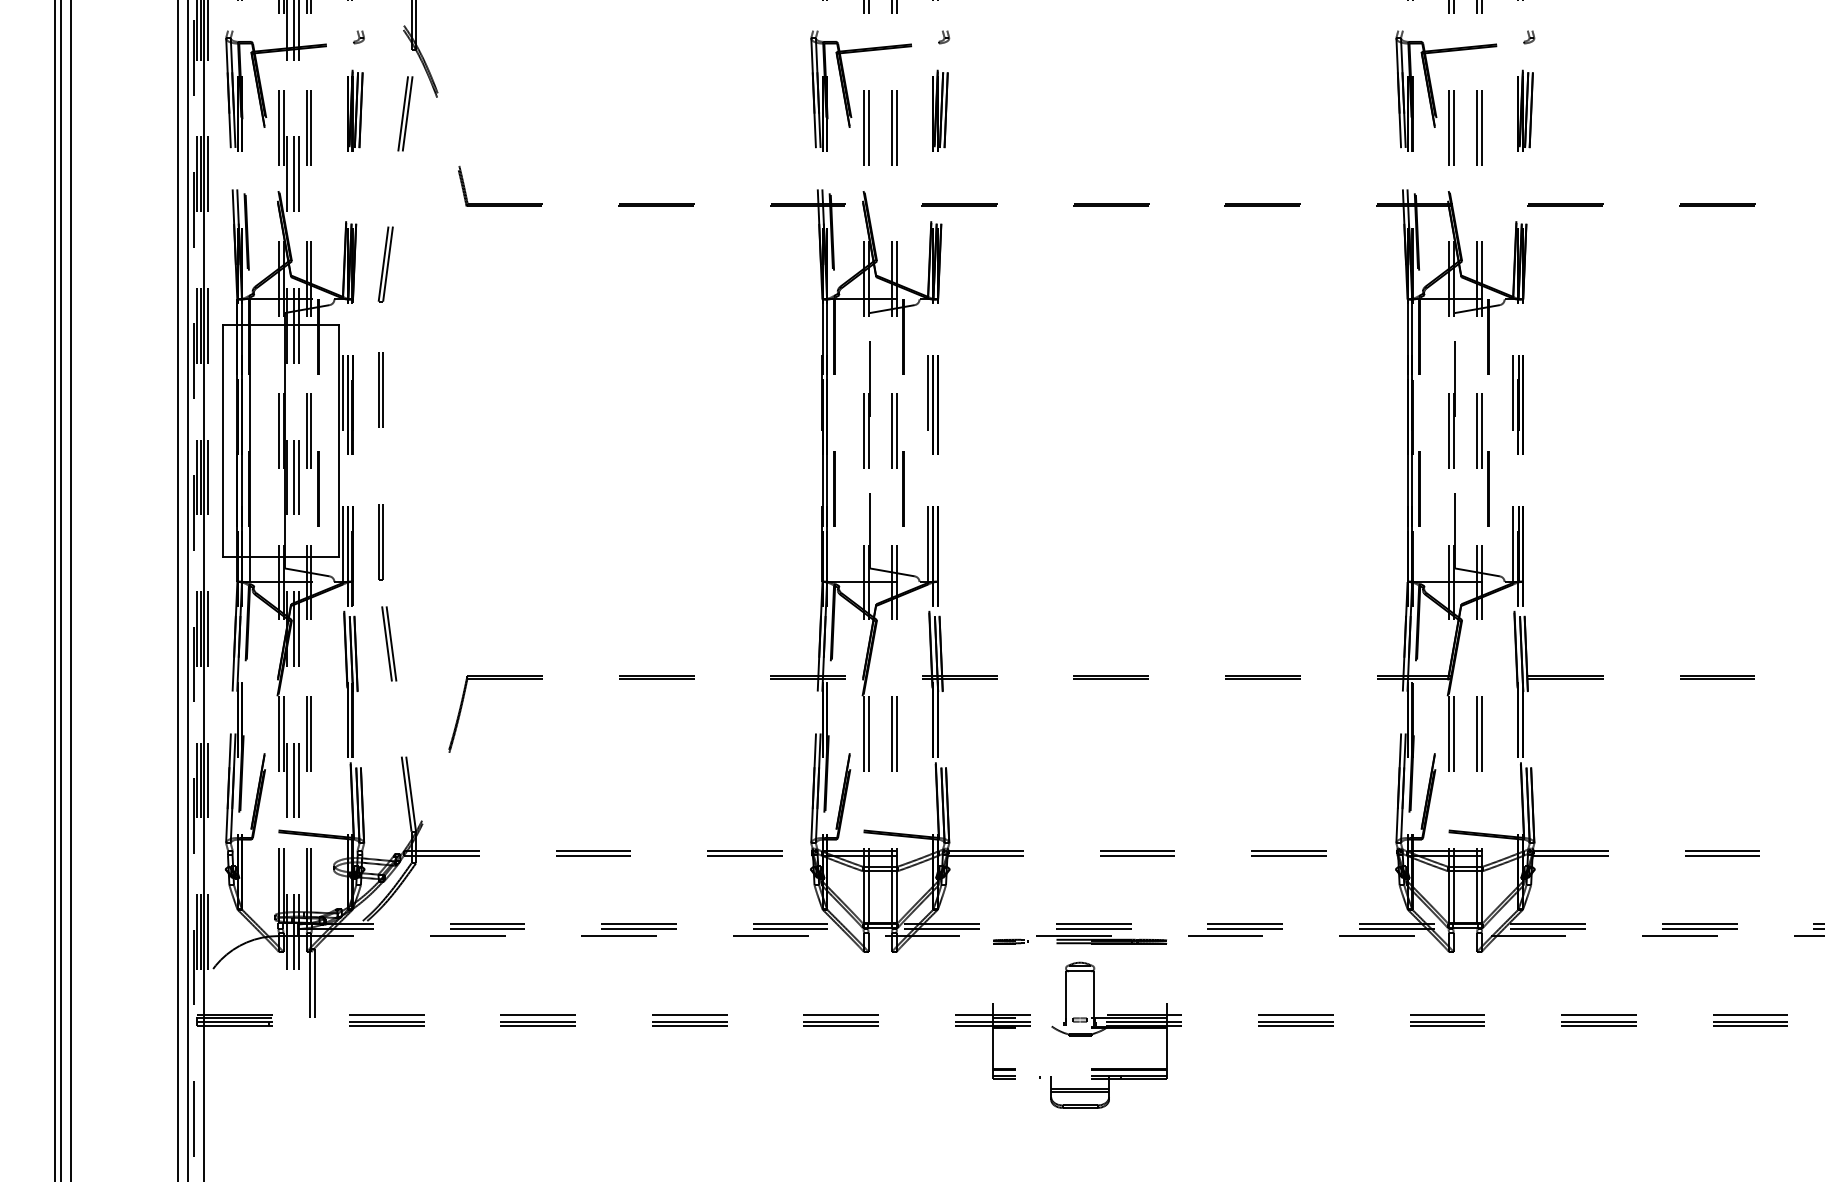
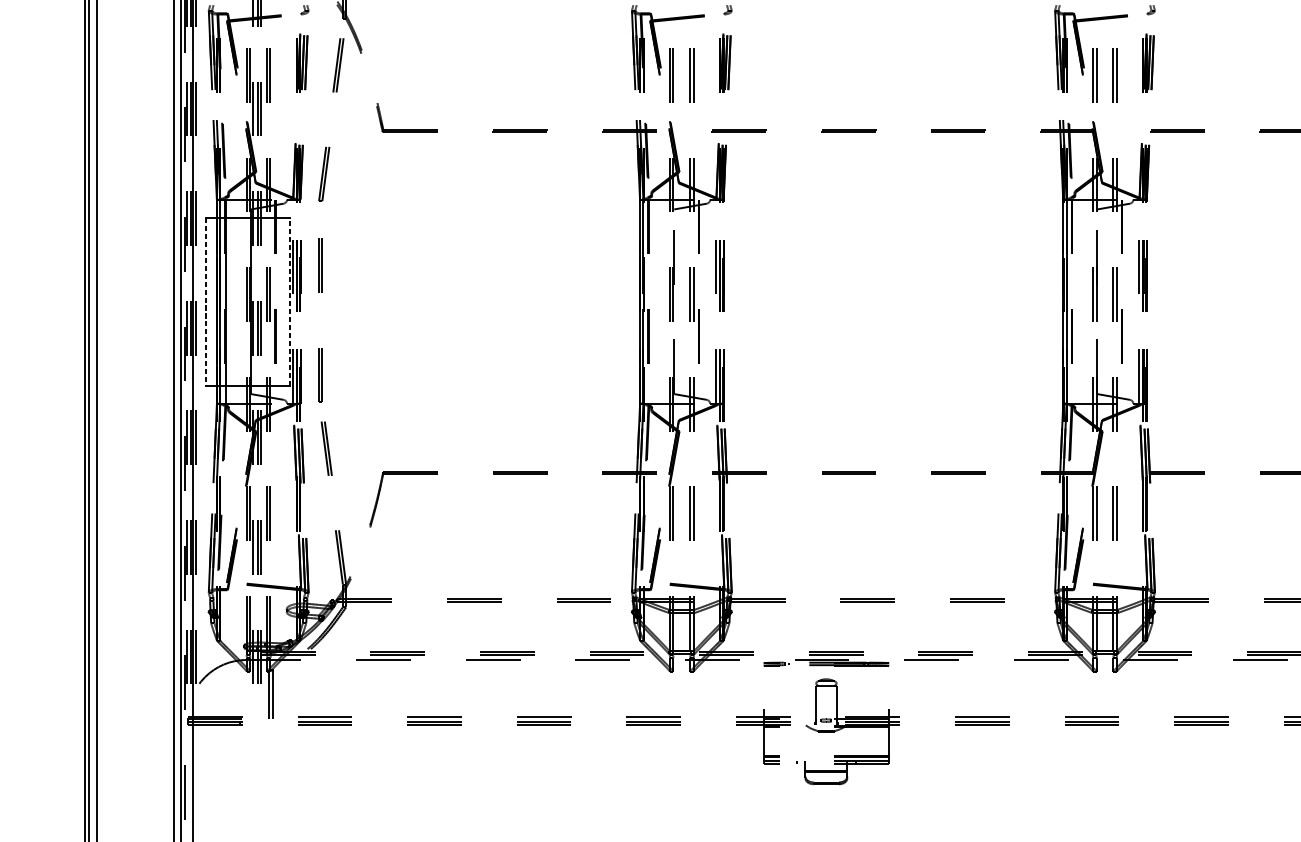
line: (222, 440) -> (206, 301), solid -> dashed
line: (338, 440) -> (290, 301), solid -> dashed

